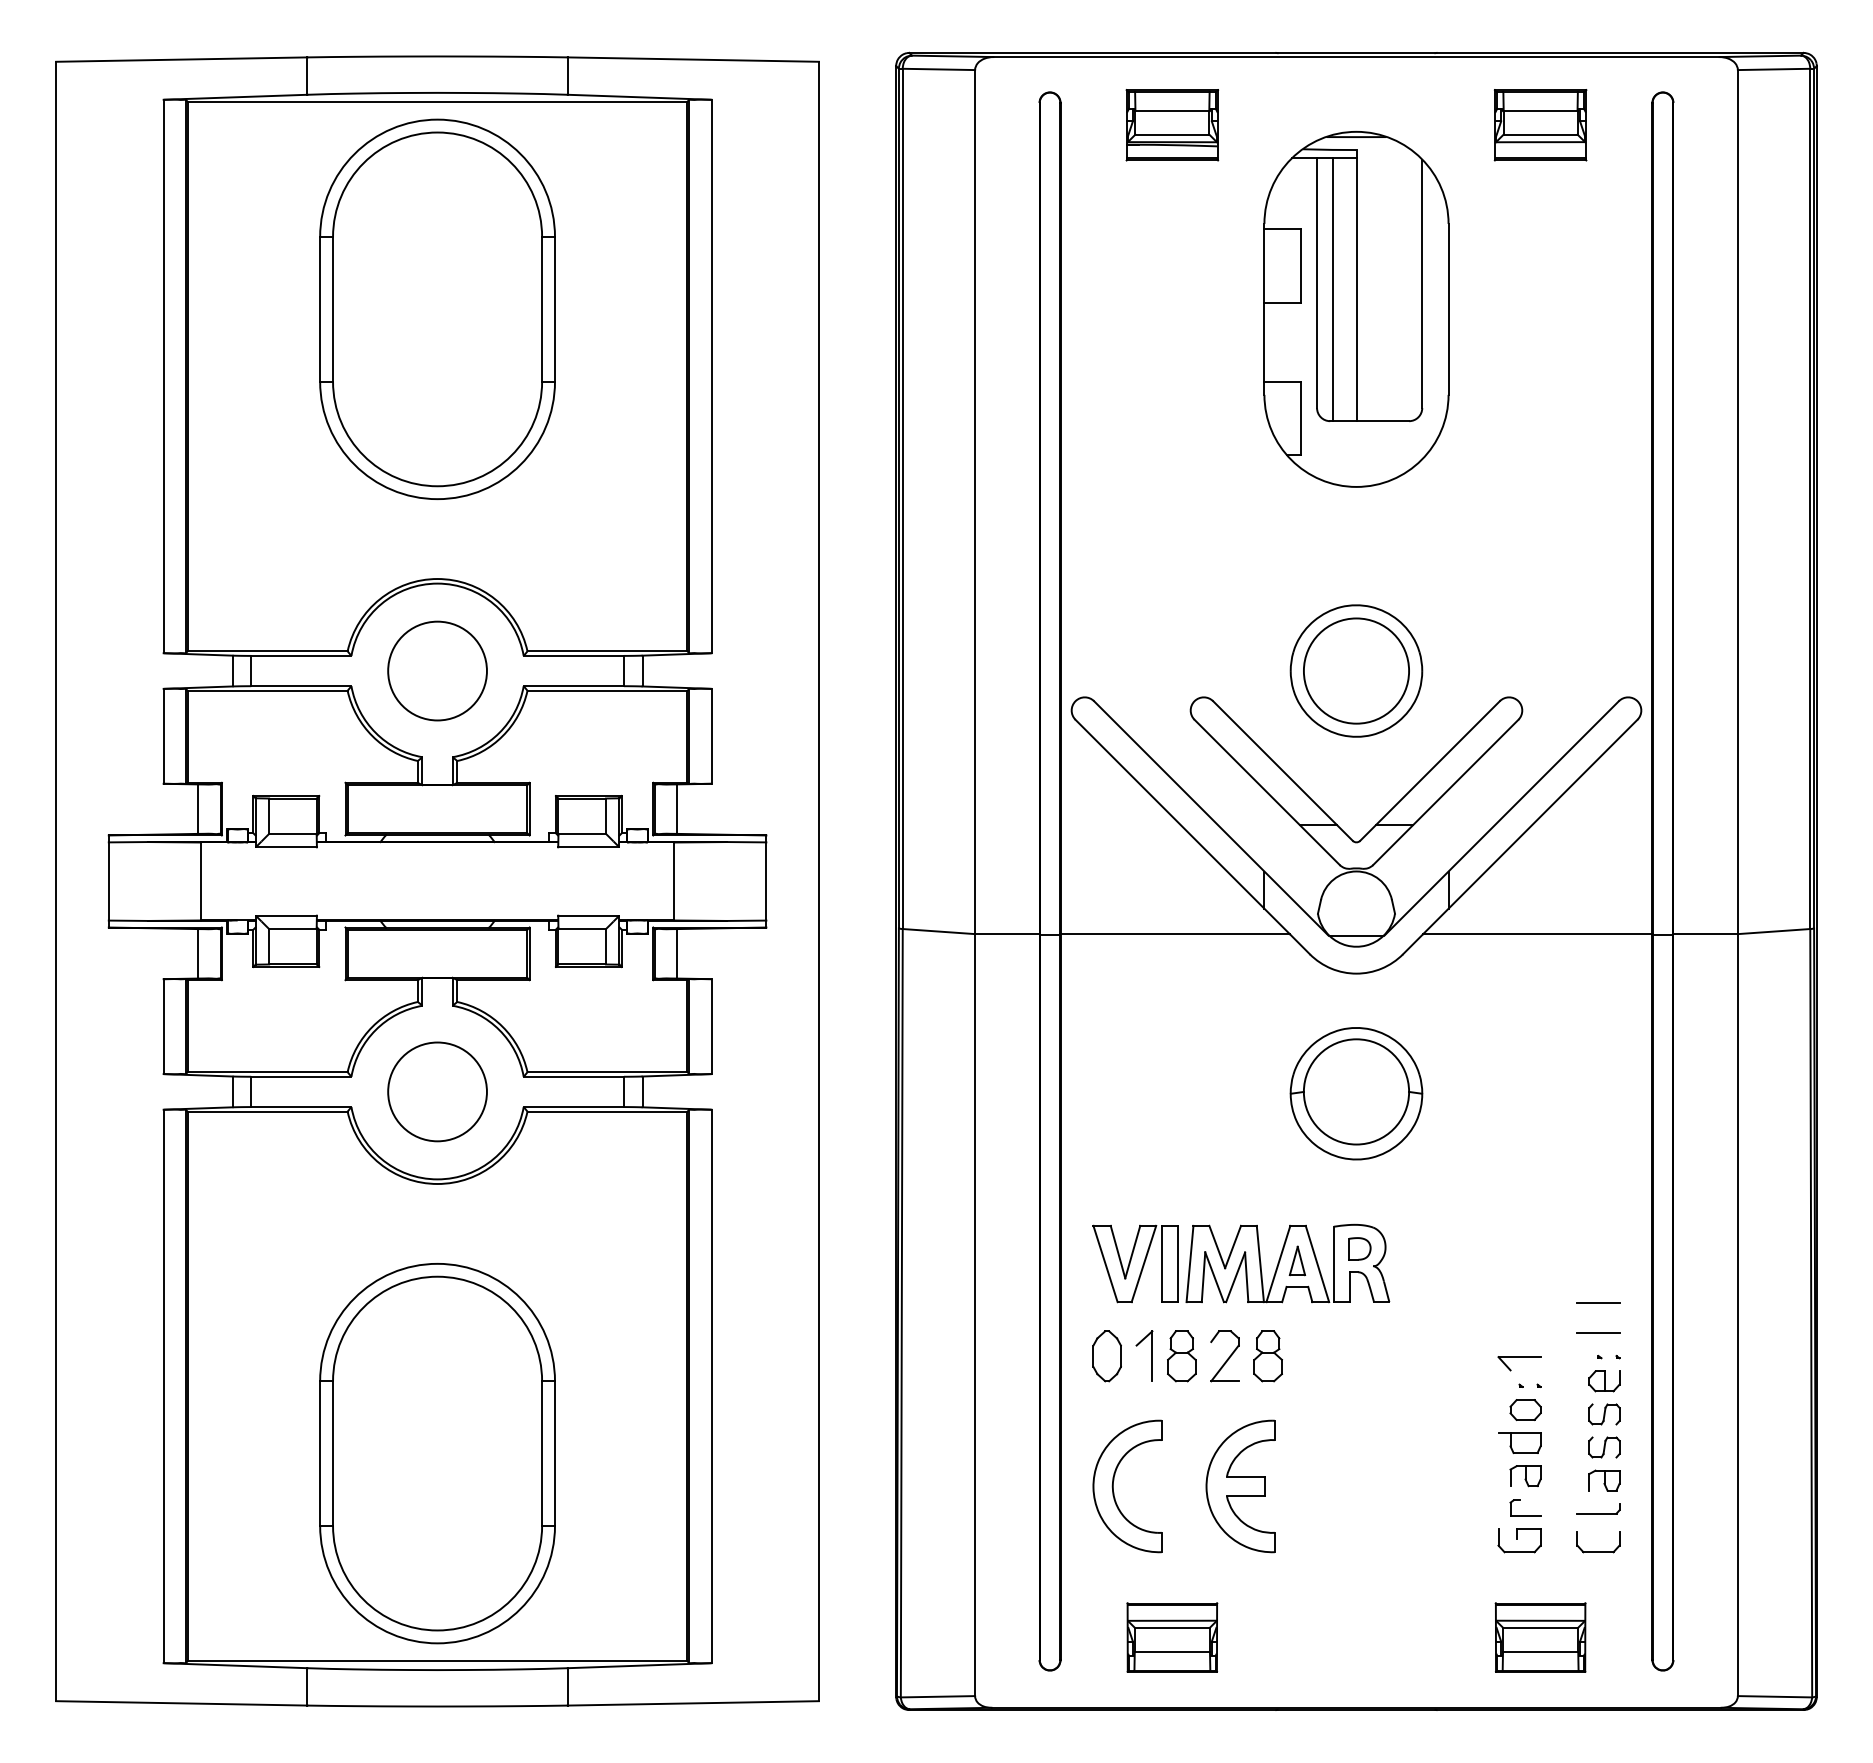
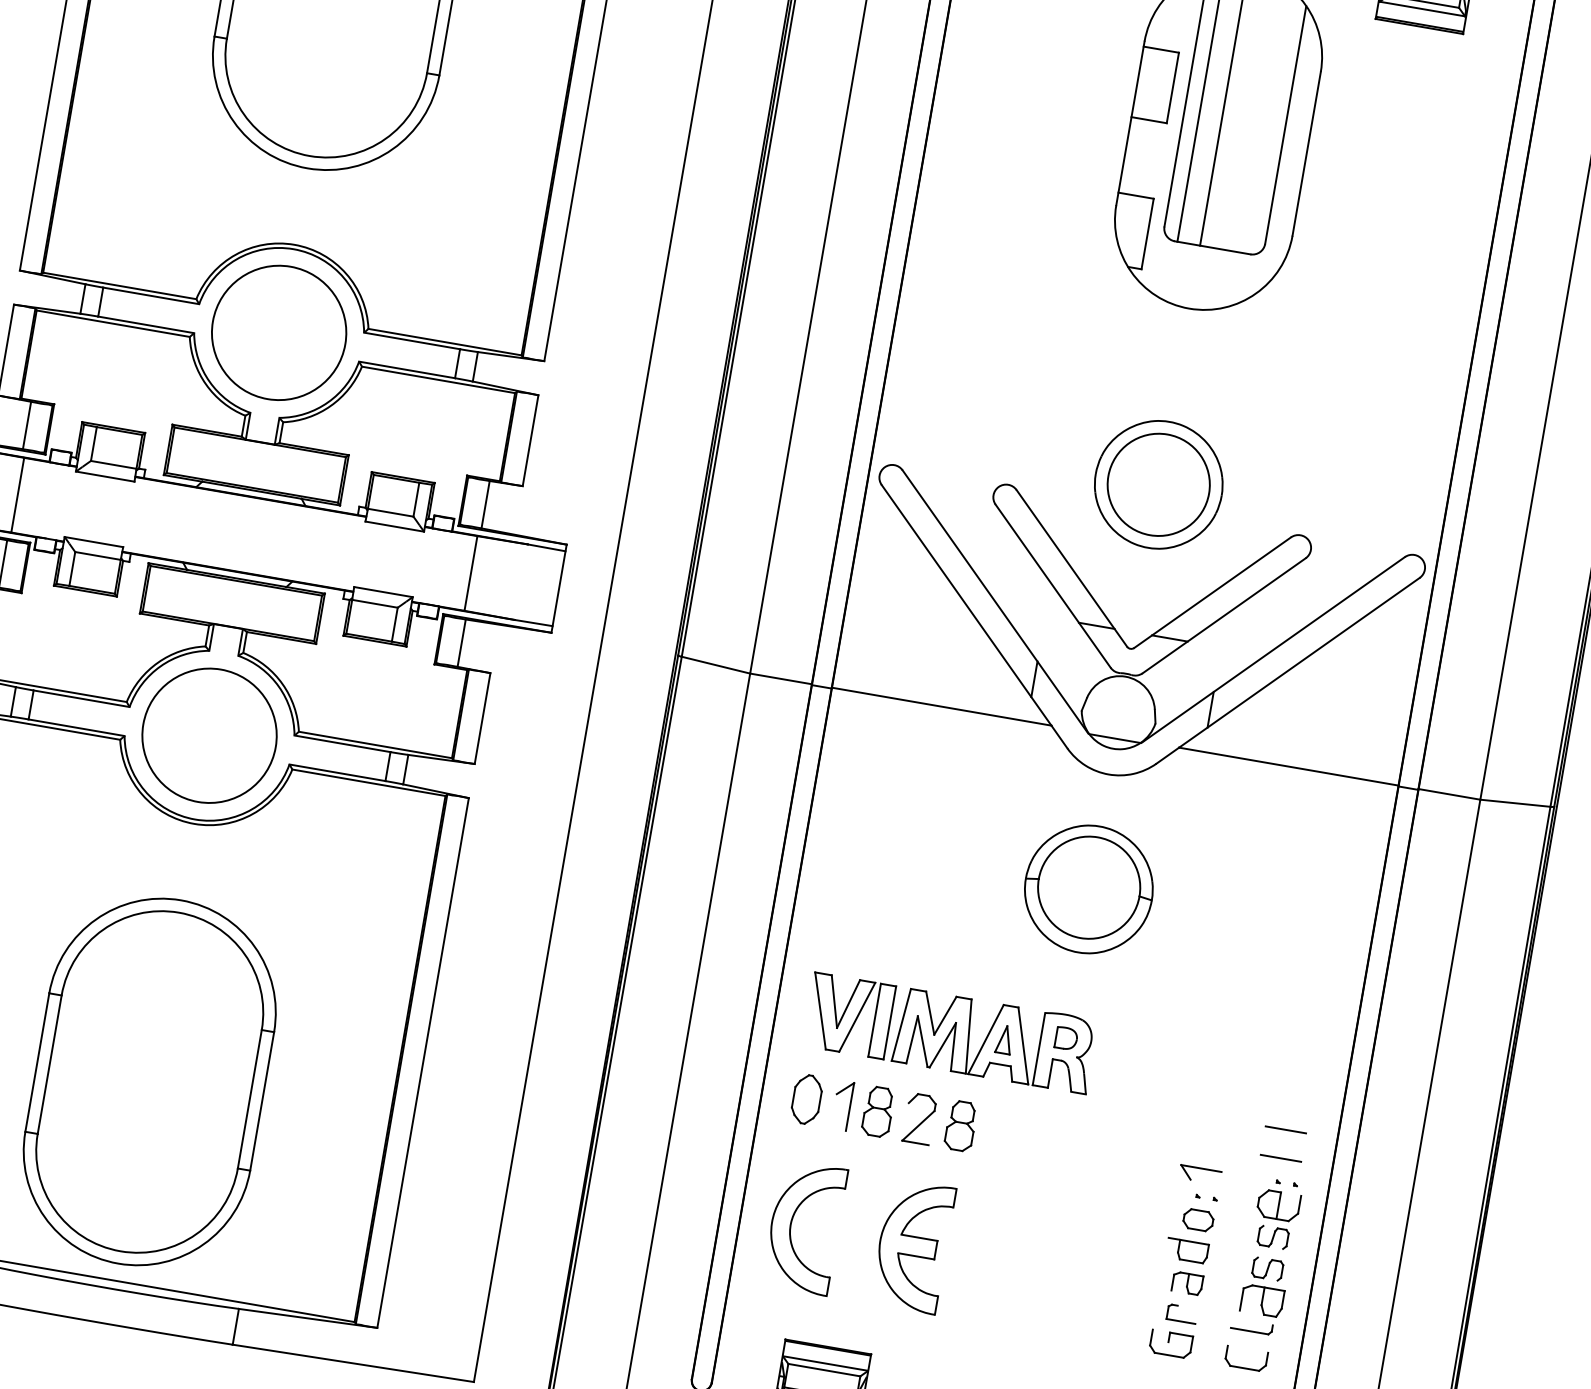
circle: (437, 670) -> (279, 332), size x1.4
circle: (437, 1091) -> (209, 735), size x1.4
part: (1604, 1381) -> (1278, 1205), size x1.4
part: (1604, 1480) -> (1262, 1300), size x1.4

